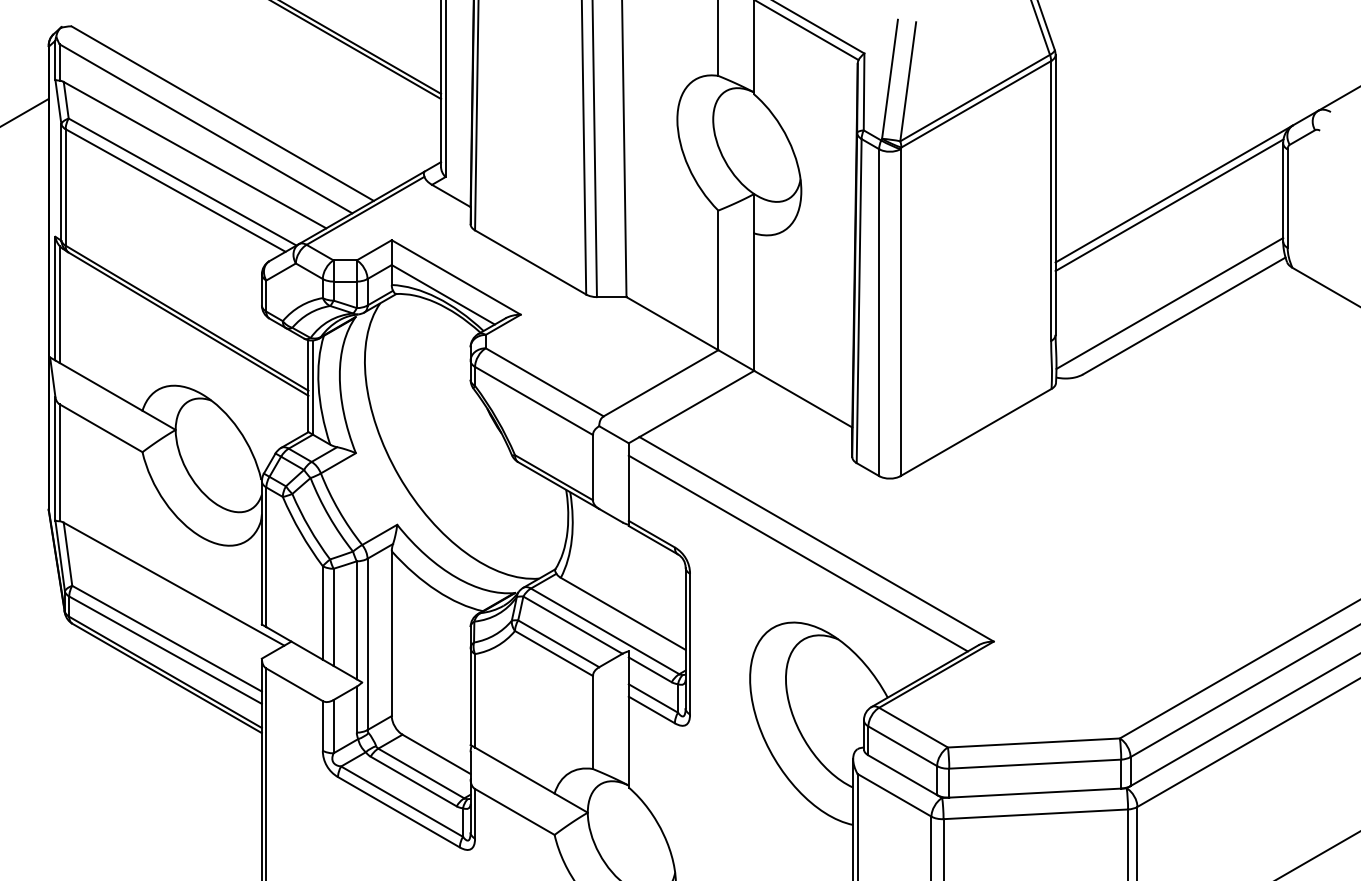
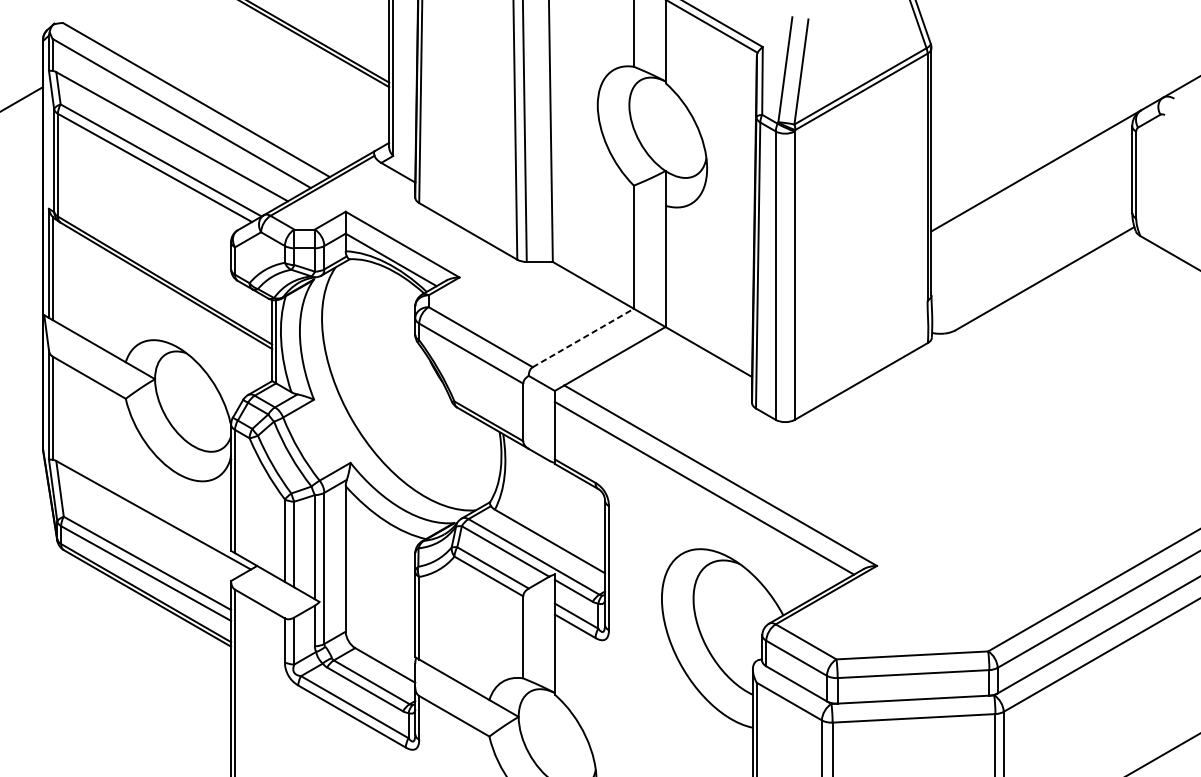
line: (1169, 205) -> (1031, 181), removed
line: (1169, 303) -> (1031, 267), removed
line: (661, 383) -> (583, 338), solid -> dashed

